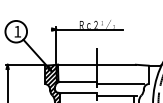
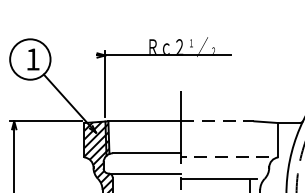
line: (116, 64) -> (218, 120), solid -> dashed
line: (119, 84) -> (223, 158), solid -> dashed

